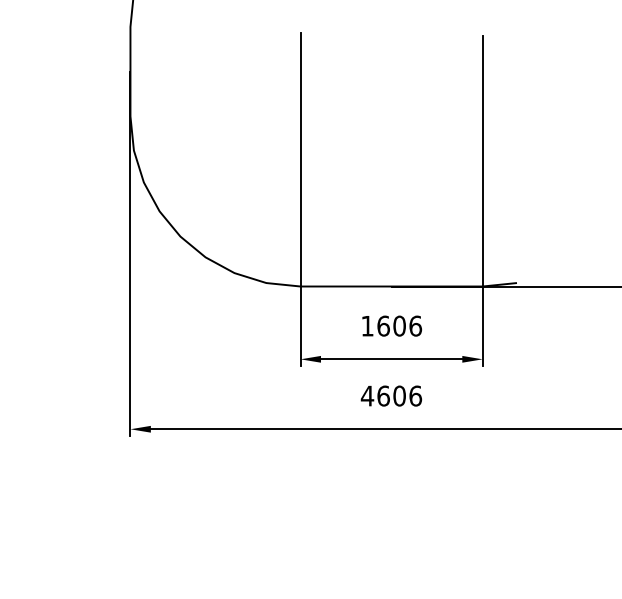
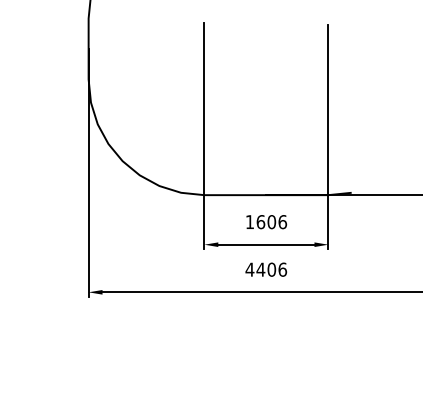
text: (382, 395) -> (260, 269), 4606 -> 4406

